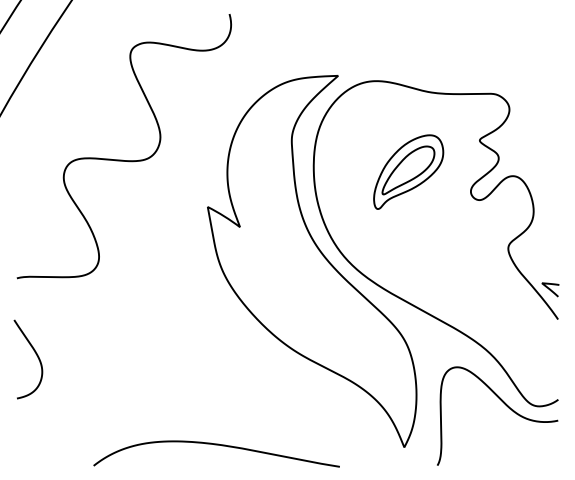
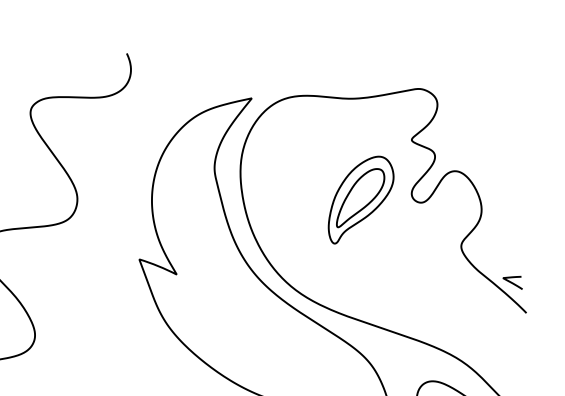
part: (408, 171) -> (360, 198), moved

